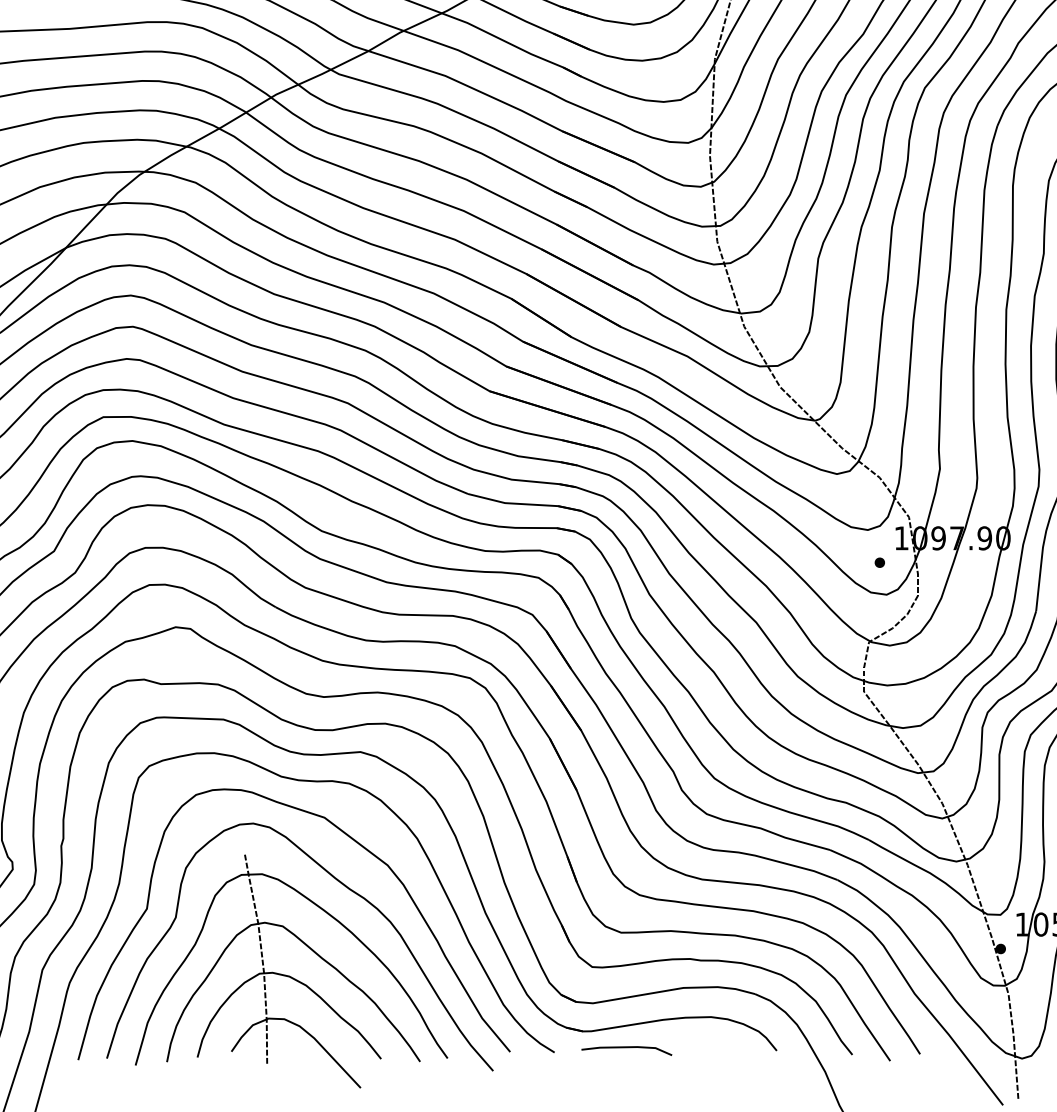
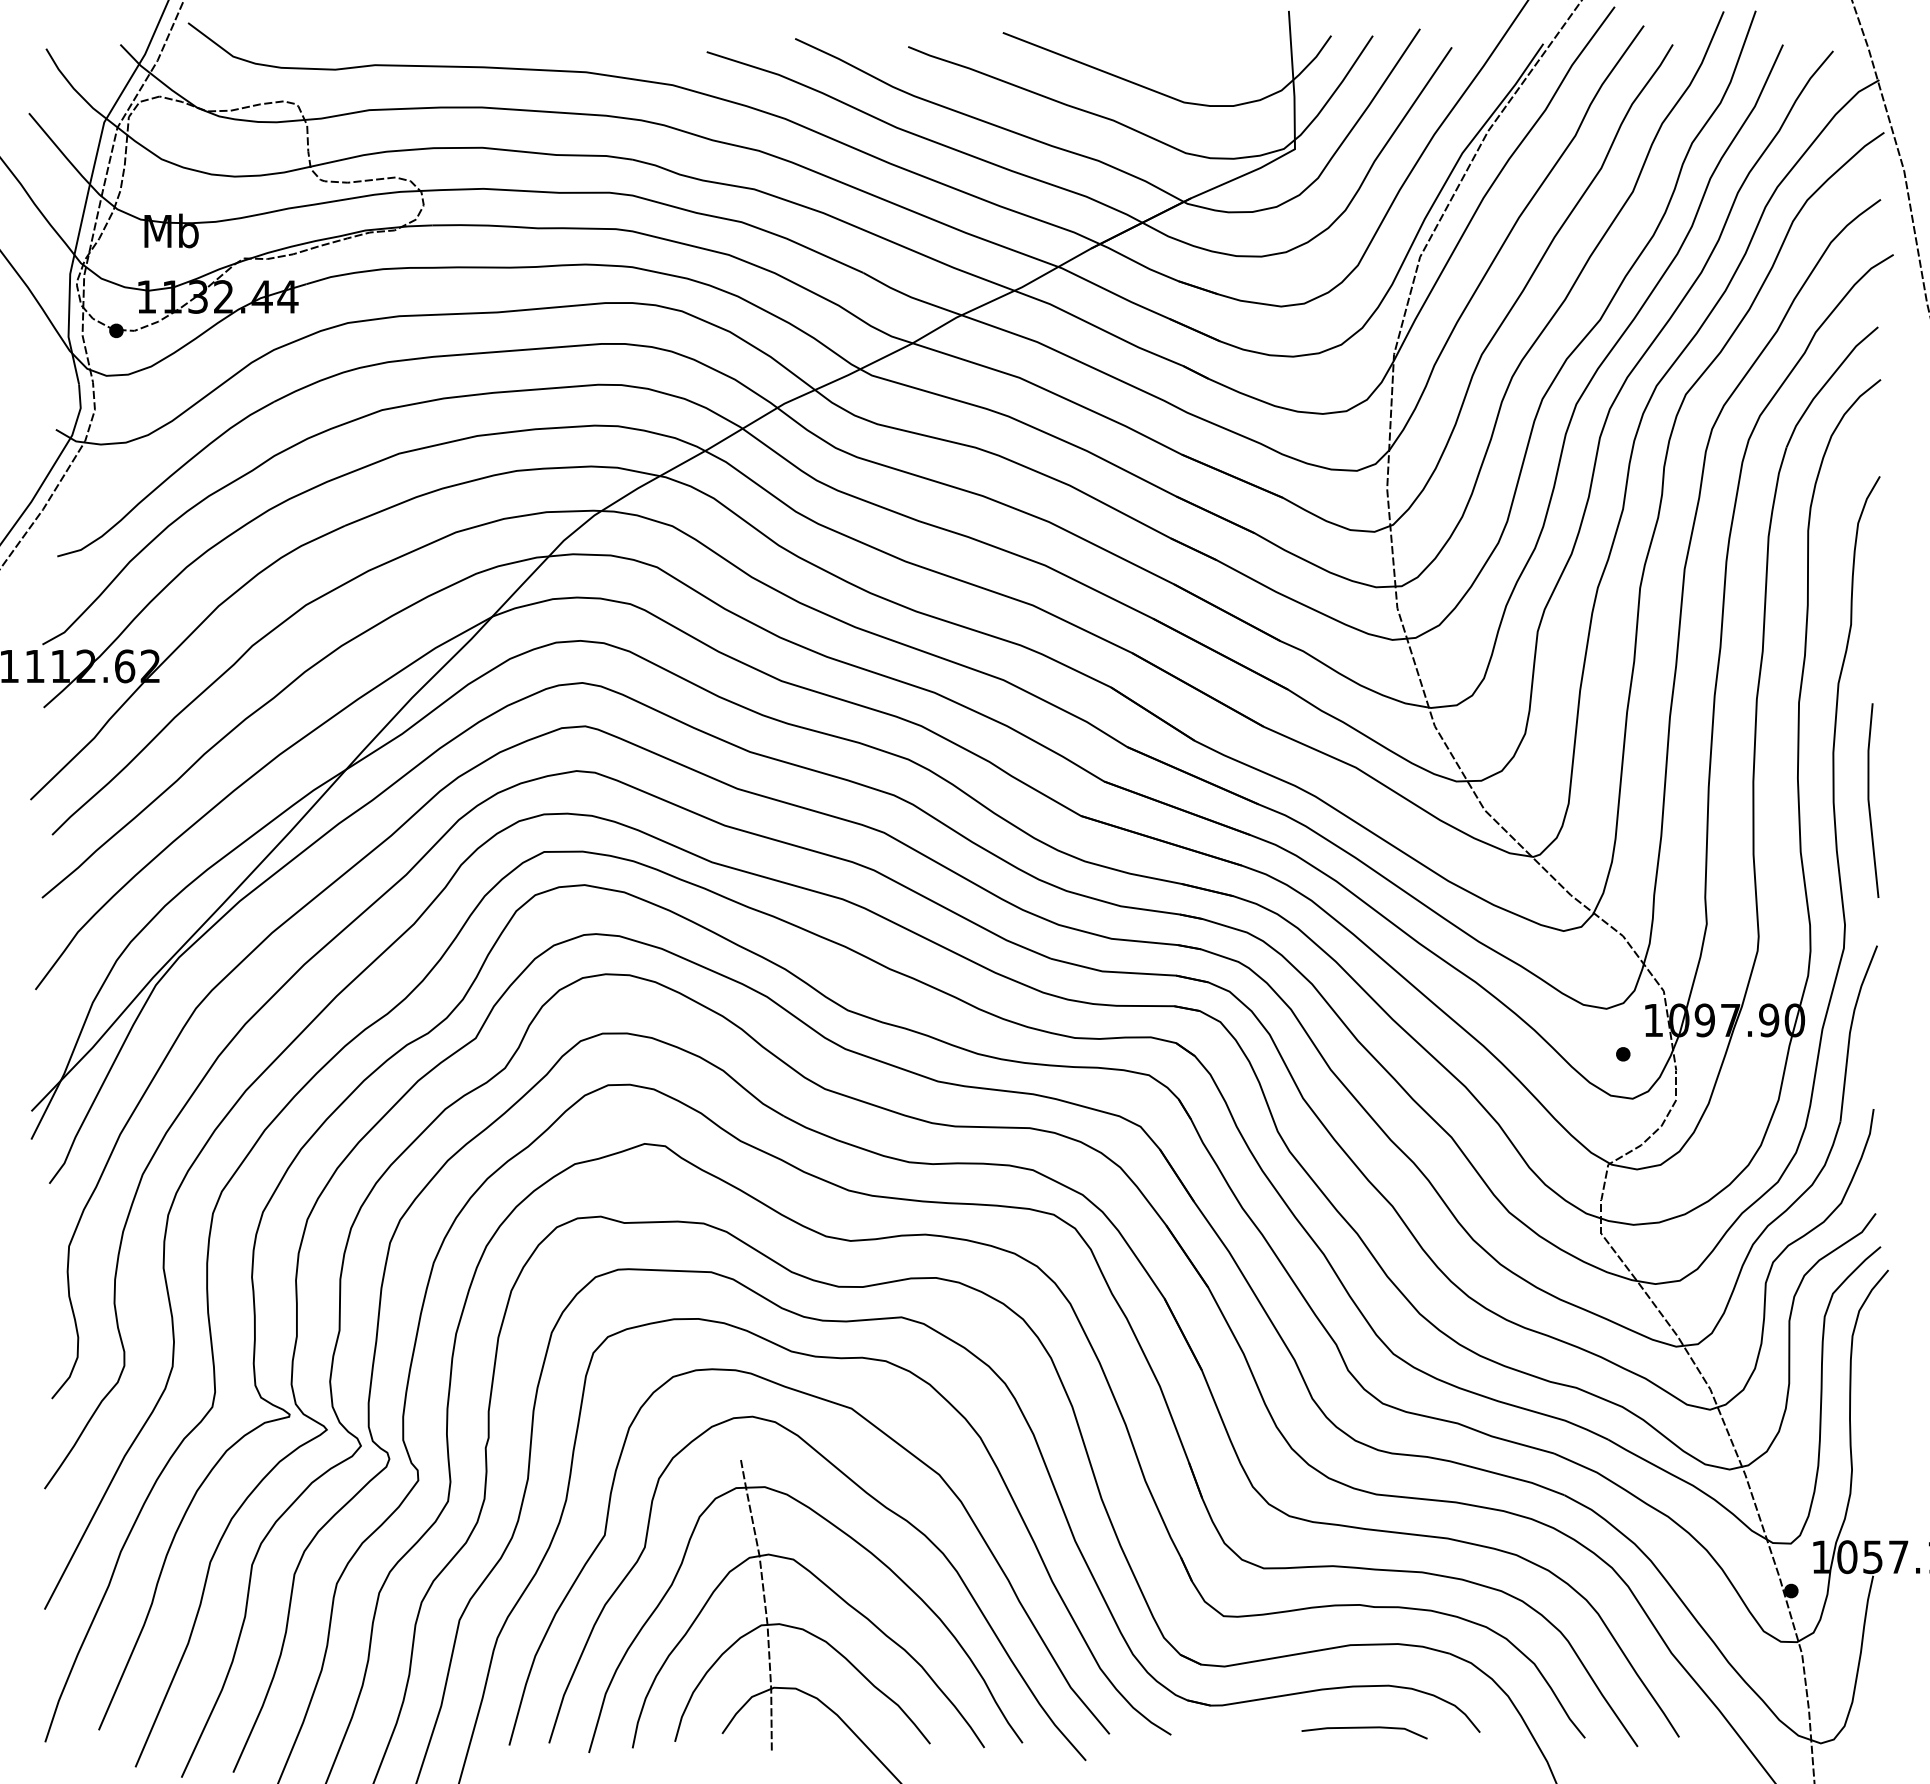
line: (626, 1047) -> (1364, 1728), moved

